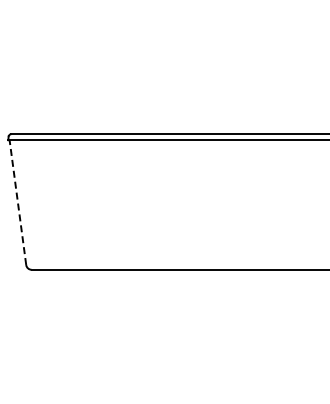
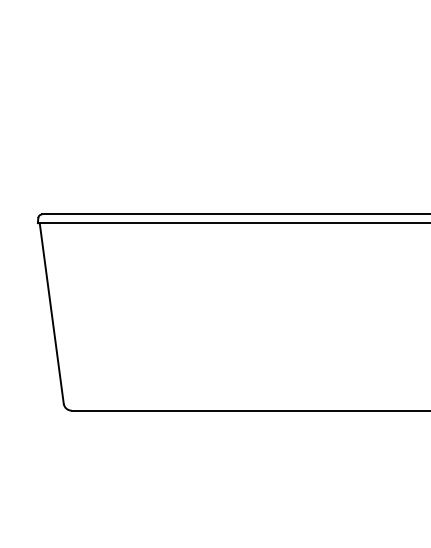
line: (17, 202) -> (51, 313), dashed -> solid

